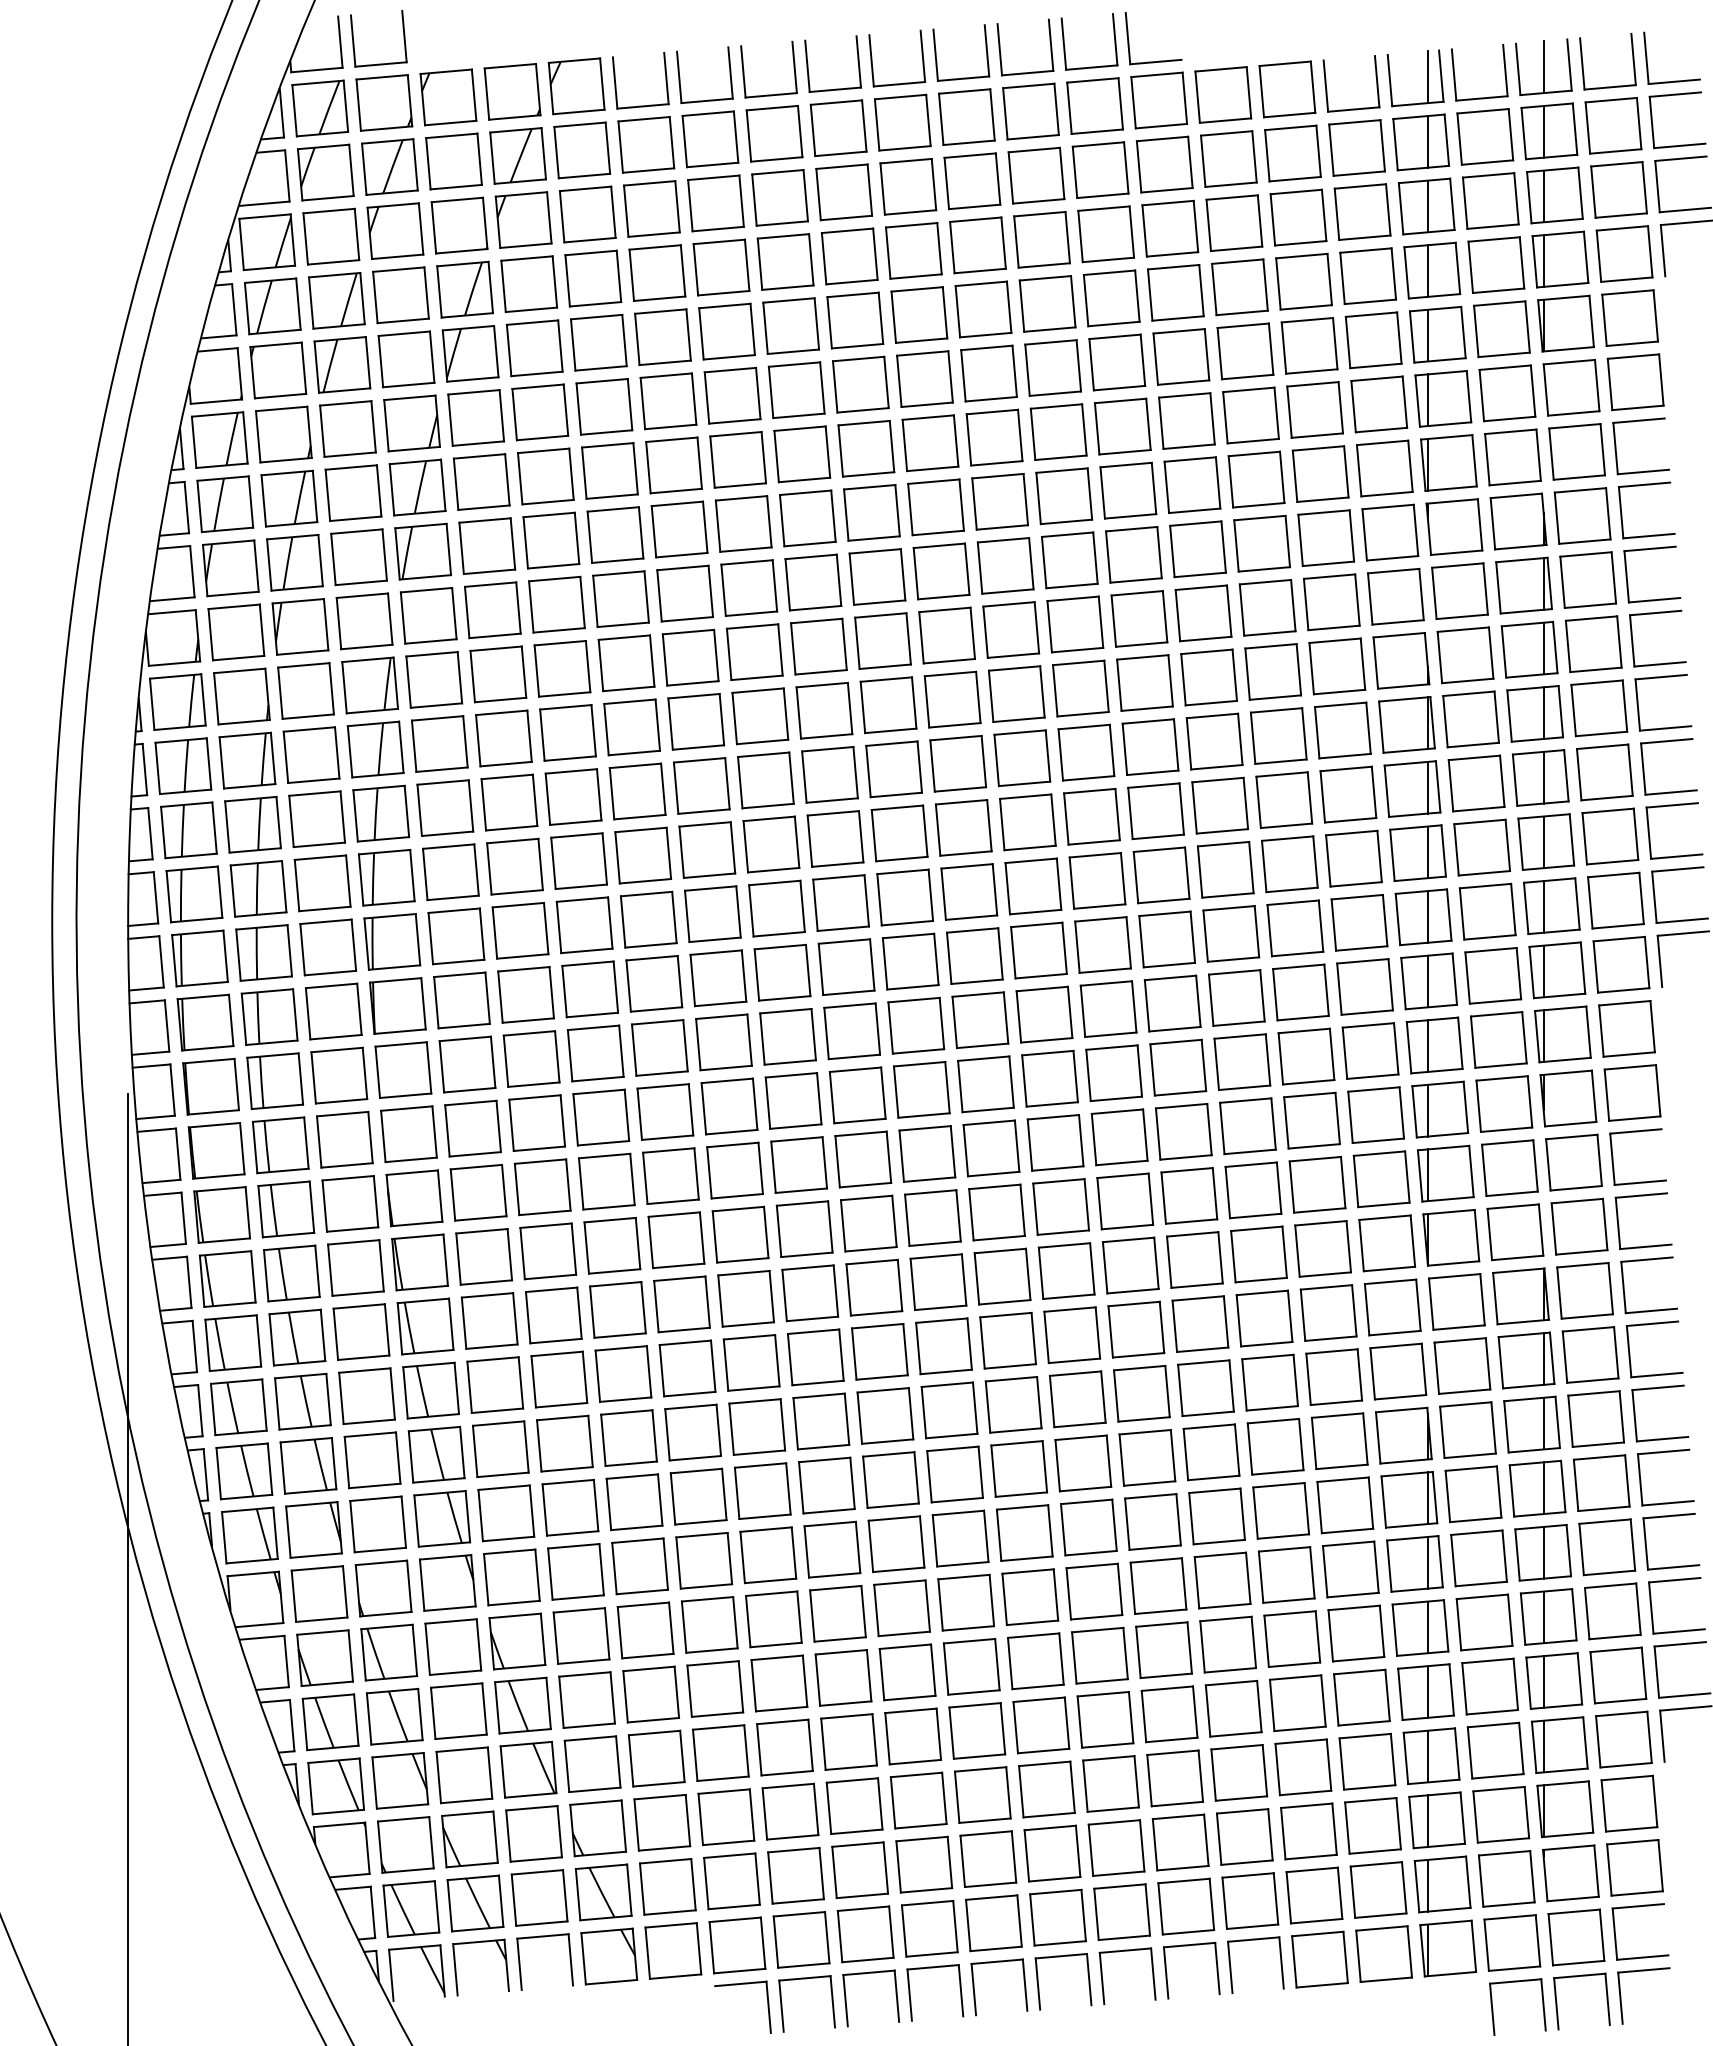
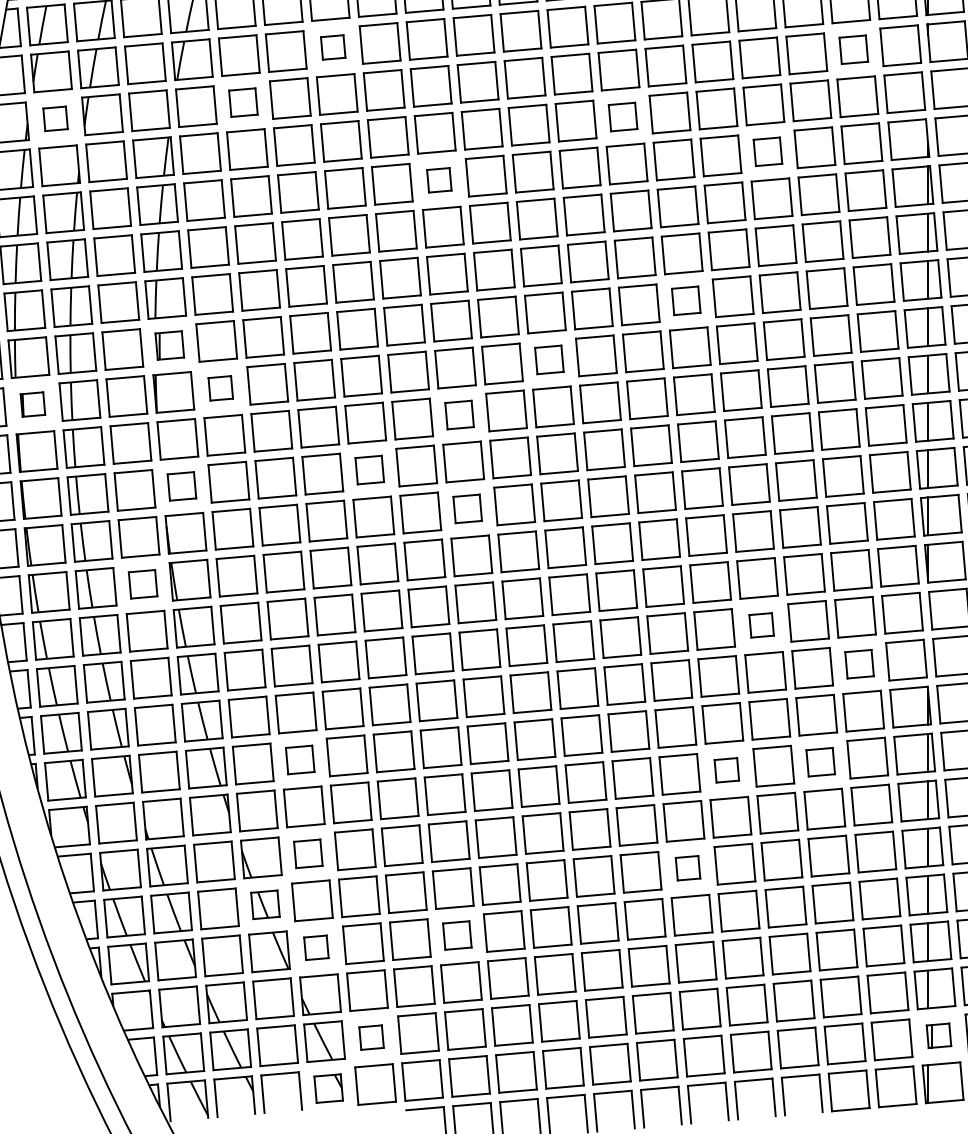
part: (615, 534) -> (333, 47), size x0.6
part: (1326, 537) -> (853, 49), size x0.7
part: (492, 610) -> (243, 102), size x0.7
part: (1011, 629) -> (623, 116), size x0.7
part: (236, 632) -> (55, 118), size x0.6
part: (1208, 677) -> (767, 151), size x0.7
part: (760, 716) -> (439, 180), size x0.6
part: (1097, 880) -> (686, 300), size x0.7
part: (392, 941) -> (169, 345), size x0.7
part: (910, 961) -> (549, 359), size x0.7
part: (461, 1000) -> (220, 388), size x0.6
part: (205, 1022) -> (32, 404), size x0.6
part: (787, 1036) -> (459, 414), size x0.7
part: (665, 1111) -> (369, 469), size x0.7
part: (408, 1134) -> (181, 486), size x0.7
part: (798, 1164) -> (467, 508), size x0.7
part: (355, 1267) -> (142, 583), size x0.7
part: (1200, 1323) -> (761, 624), size x0.6
part: (1333, 1376) -> (859, 663), size x0.7
part: (570, 1507) -> (300, 759), size x0.7
part: (1280, 1510) -> (820, 761), size x0.7
part: (1152, 1521) -> (726, 769), size x0.6
part: (581, 1635) -> (308, 853), size x0.7
part: (1099, 1655) -> (687, 868), size x0.6
part: (522, 1705) -> (265, 904), size x0.7
part: (784, 1747) -> (456, 935), size x0.7
part: (592, 1764) -> (316, 947), size x0.6
part: (1442, 1884) -> (938, 1035), size x0.6
part: (667, 1886) -> (371, 1037), size x0.6
part: (609, 1956) -> (328, 1088), size x0.7

